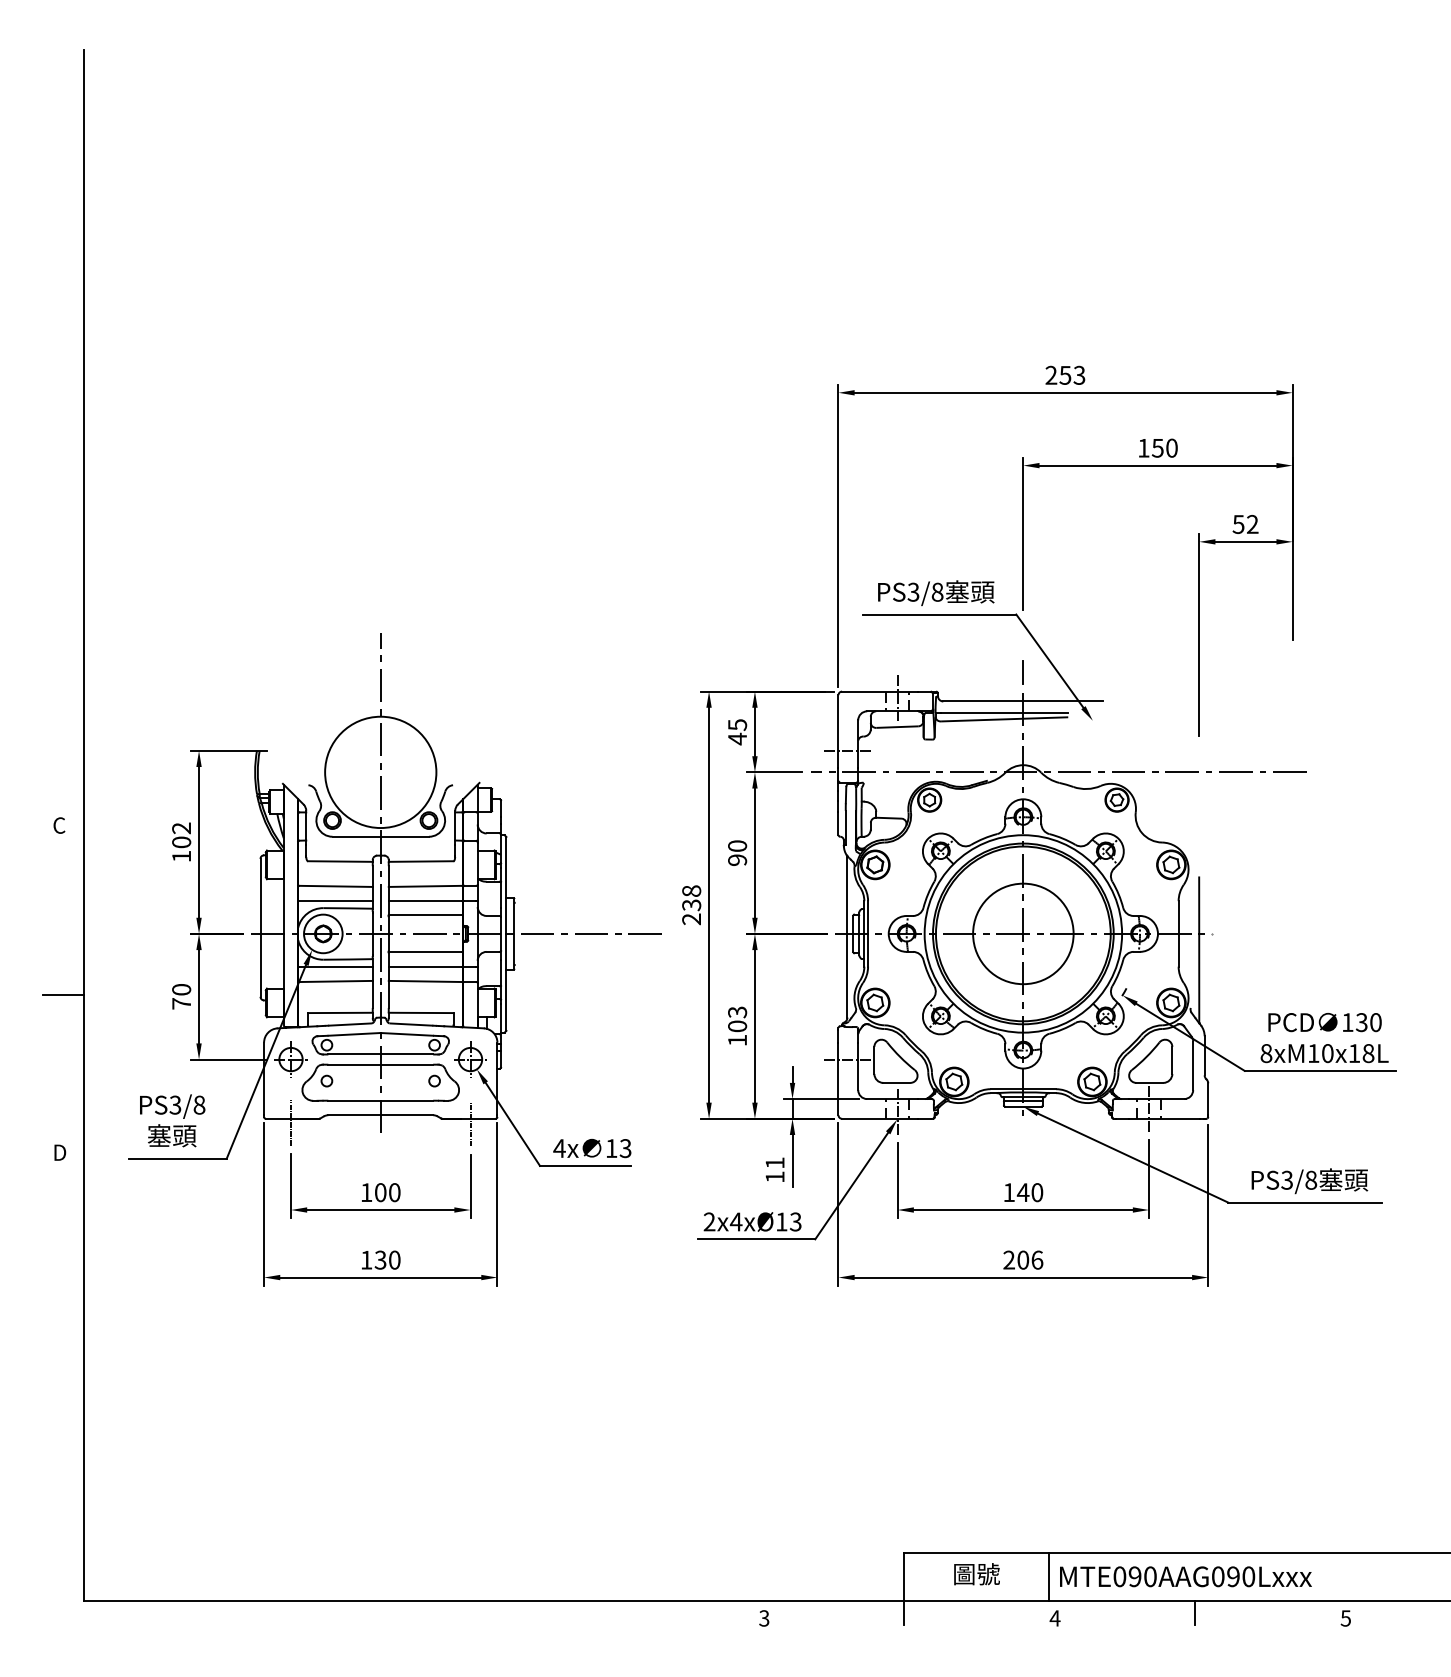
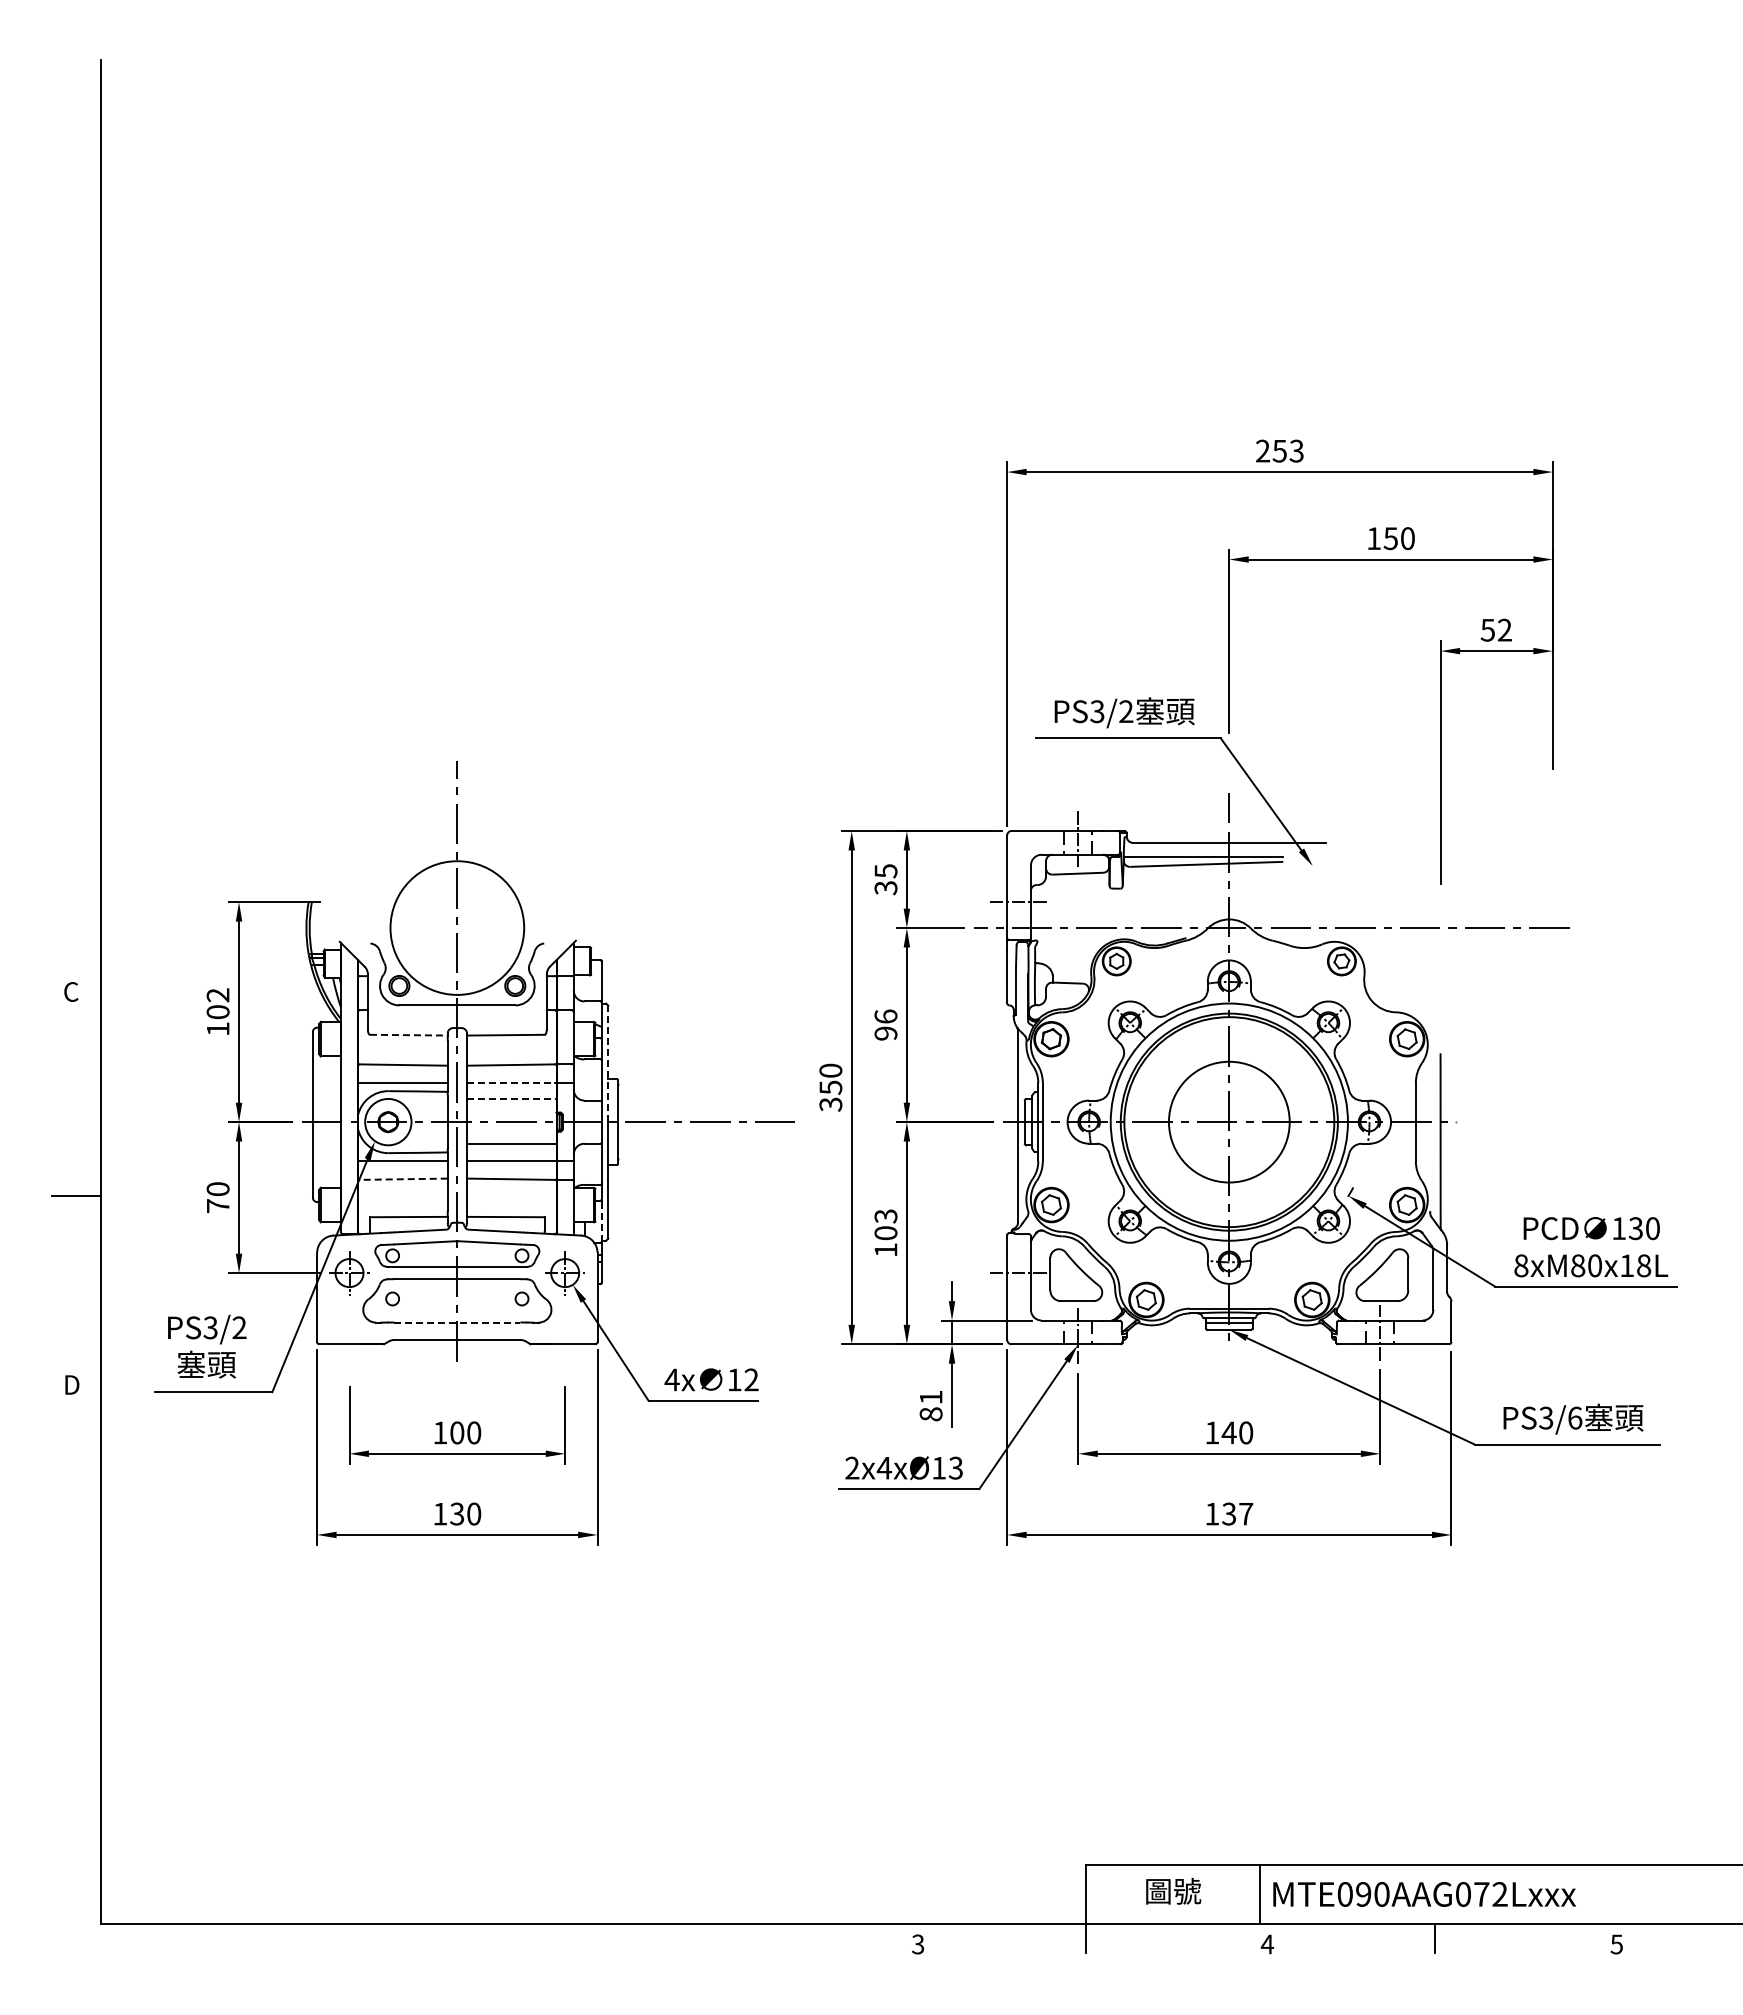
text: (937, 592) -> (1126, 711), PS3/8 -> PS3/2
text: (737, 738) -> (885, 887), 45 -> 35
text: (737, 845) -> (885, 1016), 90 -> 96
line: (340, 861) -> (408, 1035), solid -> dashed
line: (506, 885) -> (608, 1063), solid -> dashed
line: (425, 900) -> (511, 1082), solid -> dashed
text: (691, 905) -> (830, 1087), 238 -> 350
line: (425, 914) -> (511, 1098), solid -> dashed
line: (335, 981) -> (403, 1179), solid -> dashed
line: (500, 1018) -> (601, 1223), solid -> dashed
text: (1314, 1053) -> (1578, 1265), 8xM10x18L -> 8xM80x18L
line: (380, 1100) -> (457, 1322), solid -> dashed
text: (199, 1104) -> (239, 1327), PS3/8 -> PS3/2
line: (290, 1122) -> (349, 1348), removed
line: (470, 1123) -> (565, 1349), removed
text: (625, 1148) -> (751, 1380), 13 -> 12
text: (774, 1177) -> (930, 1414), 11 -> 81
text: (1311, 1179) -> (1575, 1417), PS3/8 -> PS3/6
text: (1023, 1259) -> (1229, 1513), 206 -> 137
text: (1240, 1576) -> (1490, 1894), MTE090AAG090Lxxx -> MTE090AAG072Lxxx

